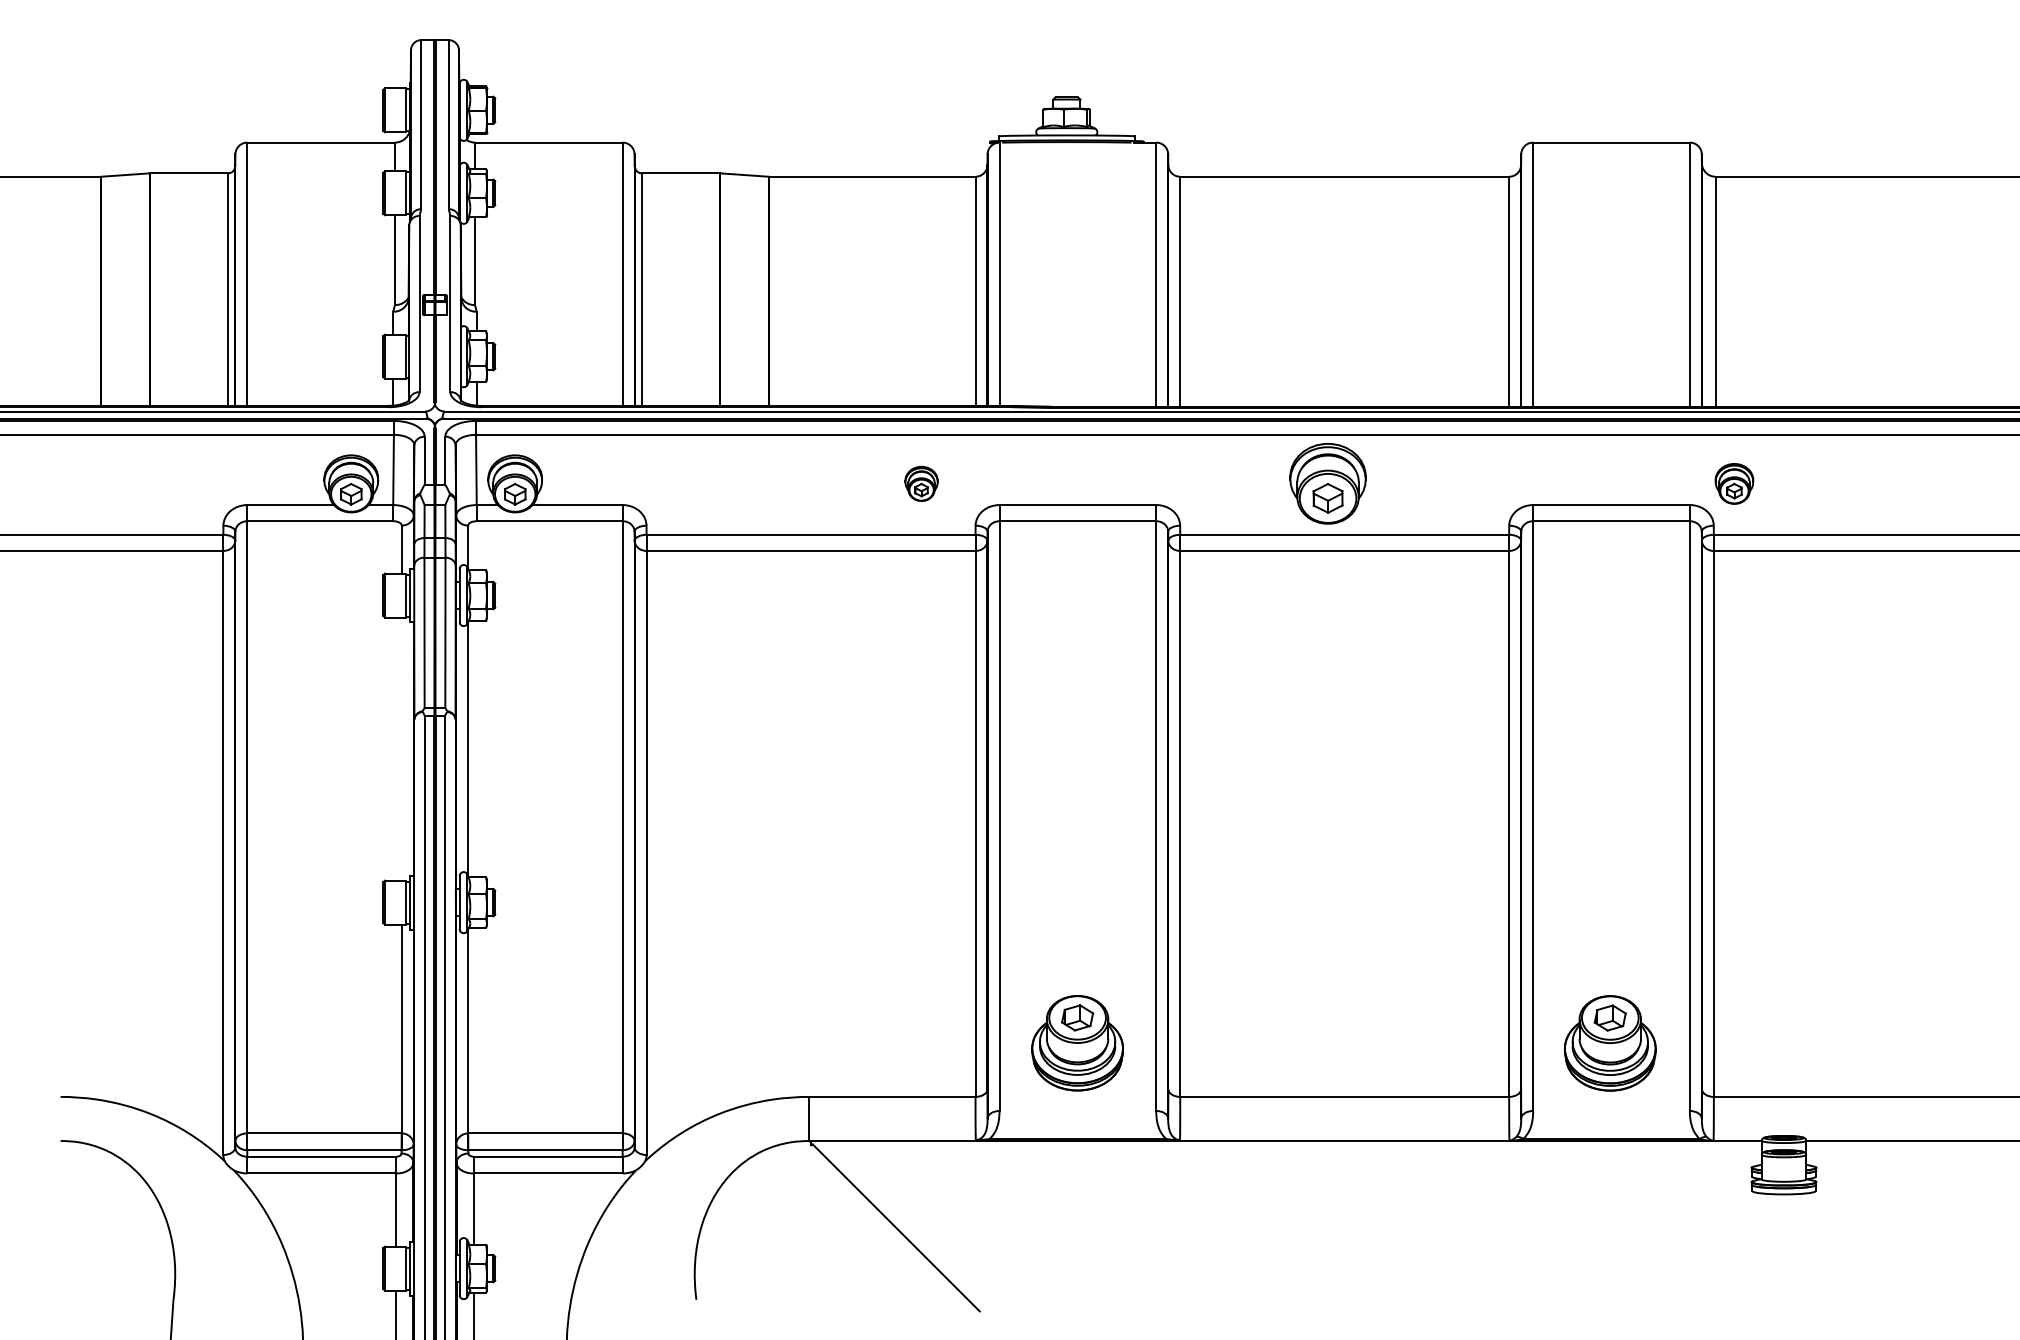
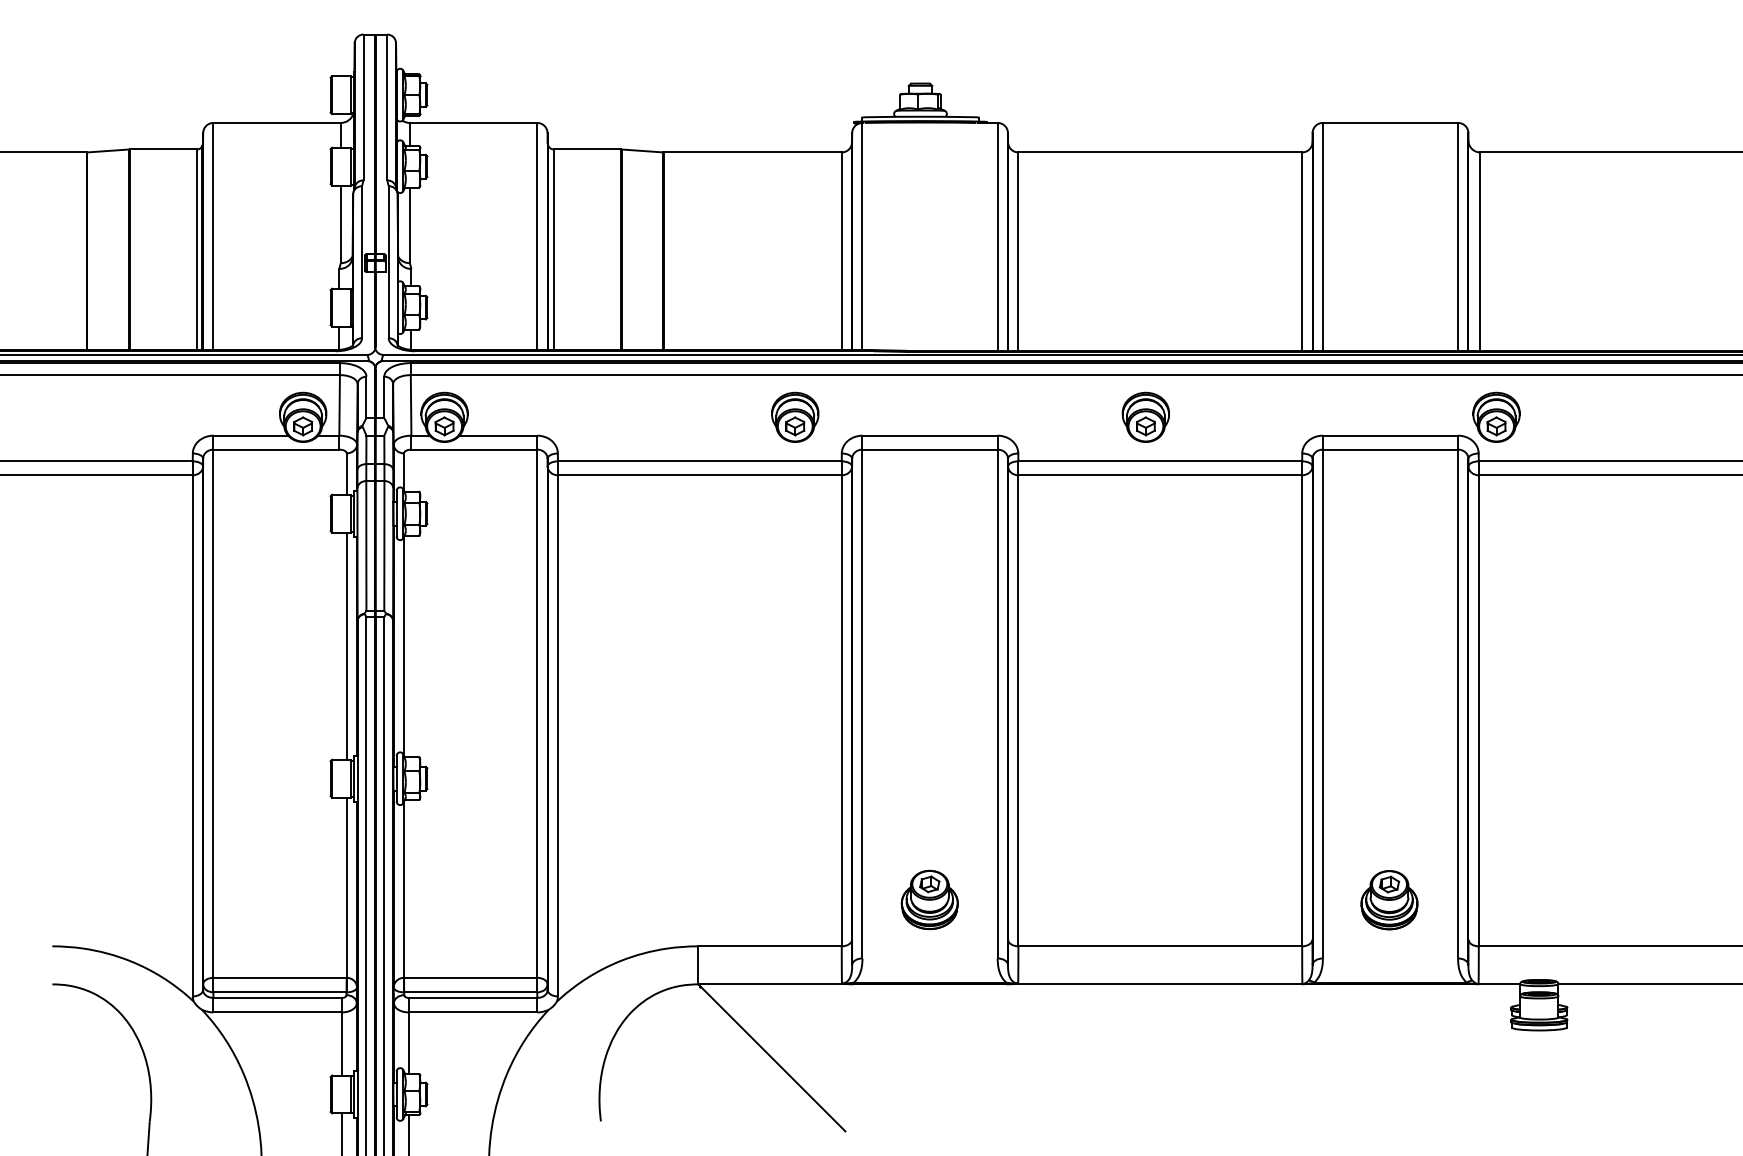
part: (921, 483) -> (795, 417), size x1.67
part: (1327, 483) -> (1145, 417), size x0.71
part: (1734, 483) -> (1496, 417), size x1.43
line: (401, 748) -> (346, 645), added
part: (1077, 1042) -> (929, 899), size x0.71
part: (1610, 1043) -> (1389, 900), size x0.71

